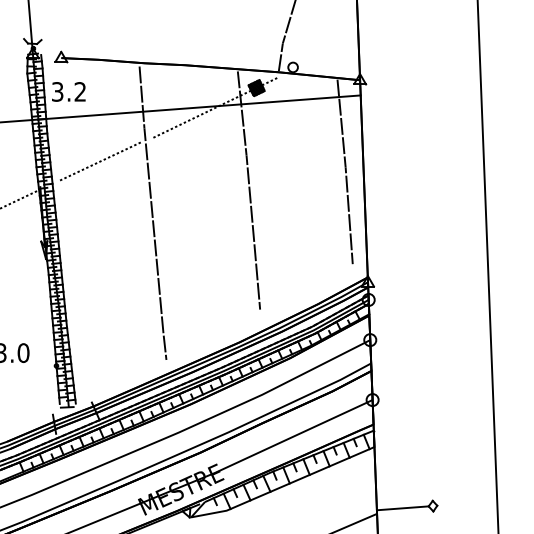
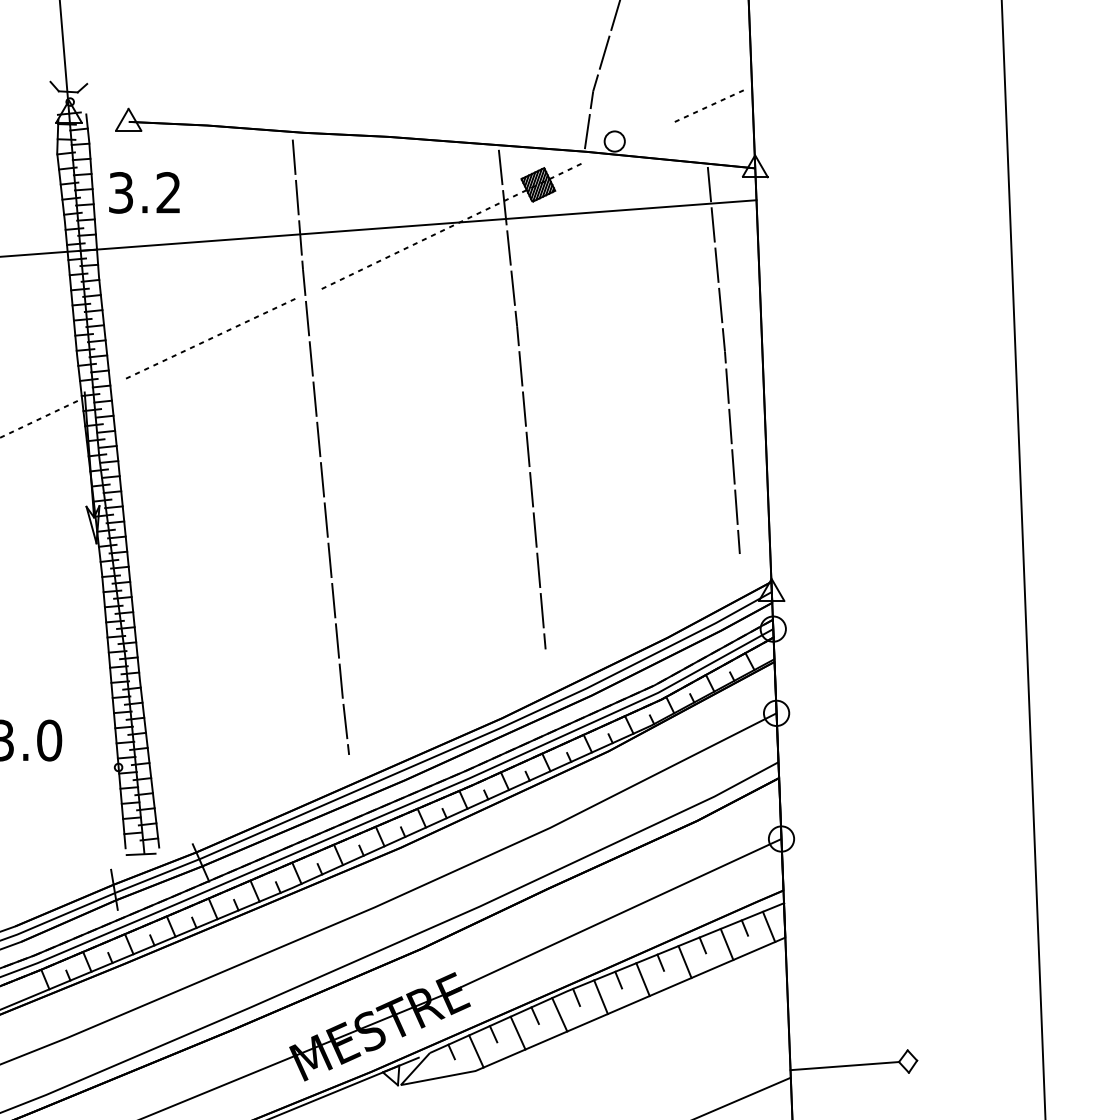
line: (338, 50) -> (709, 105), added

